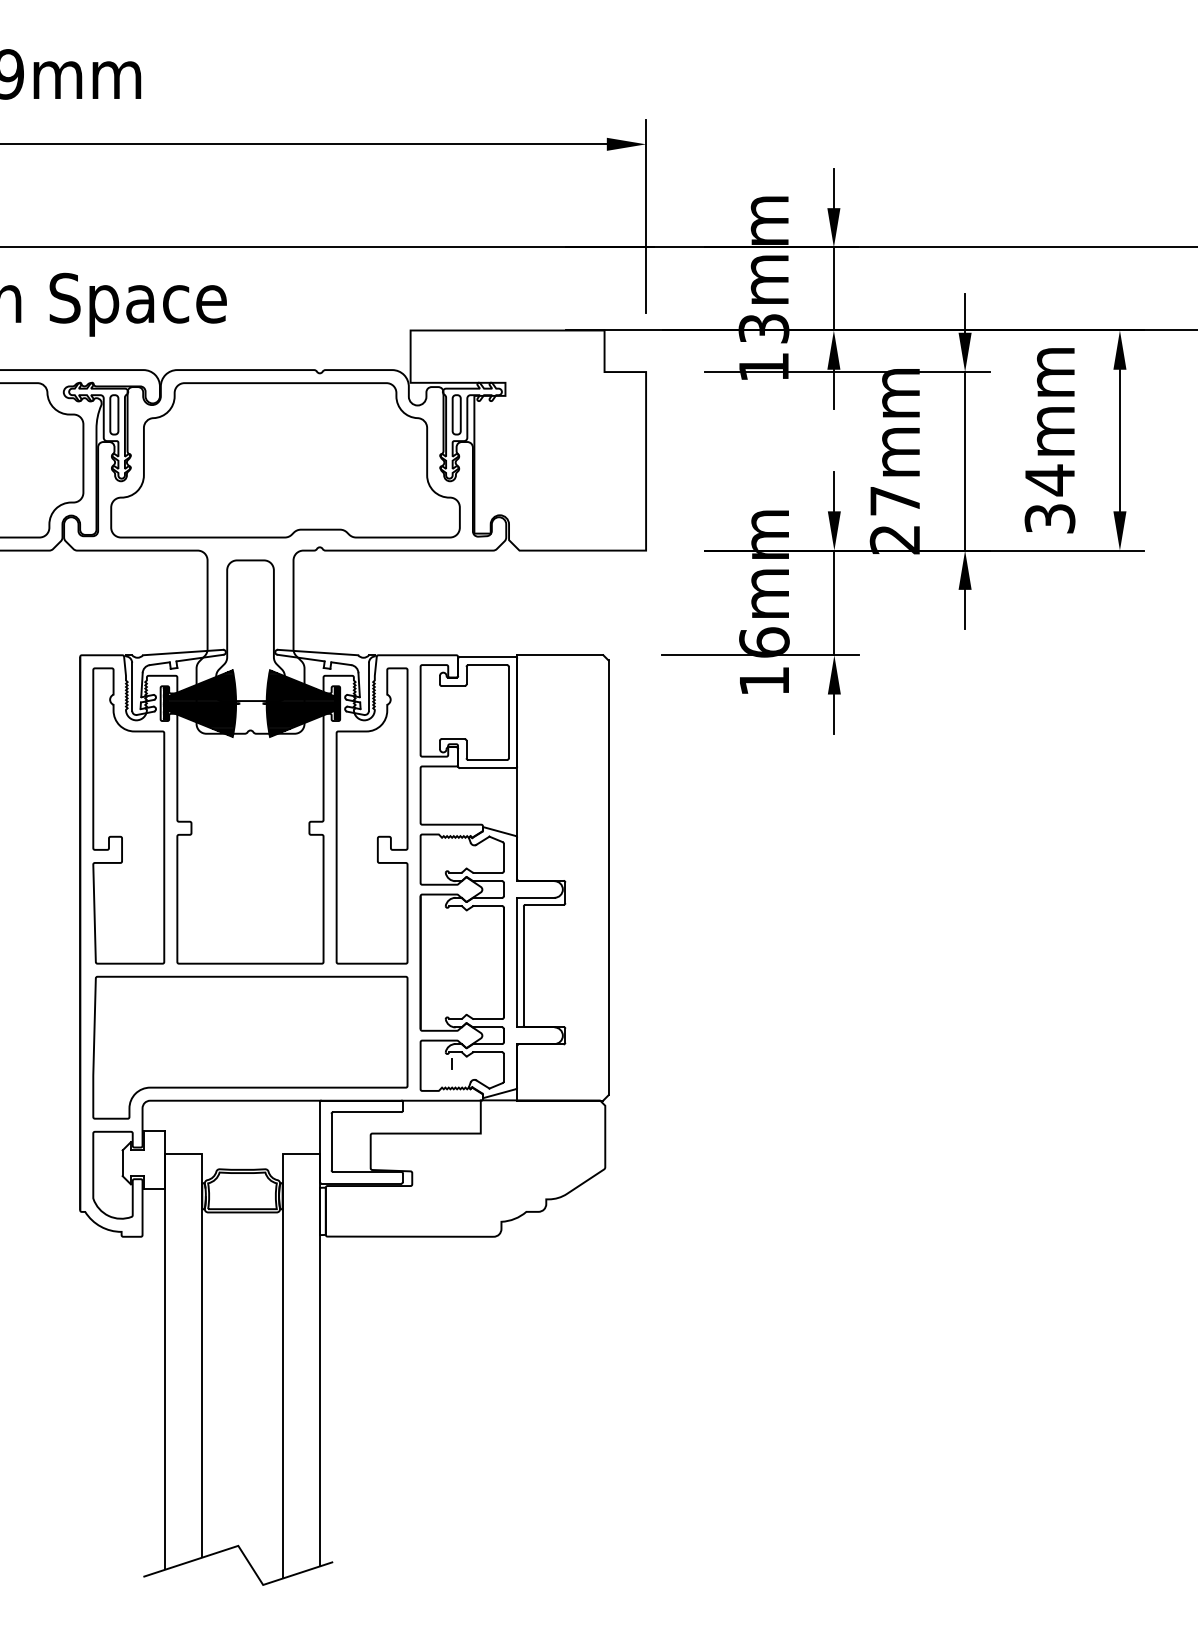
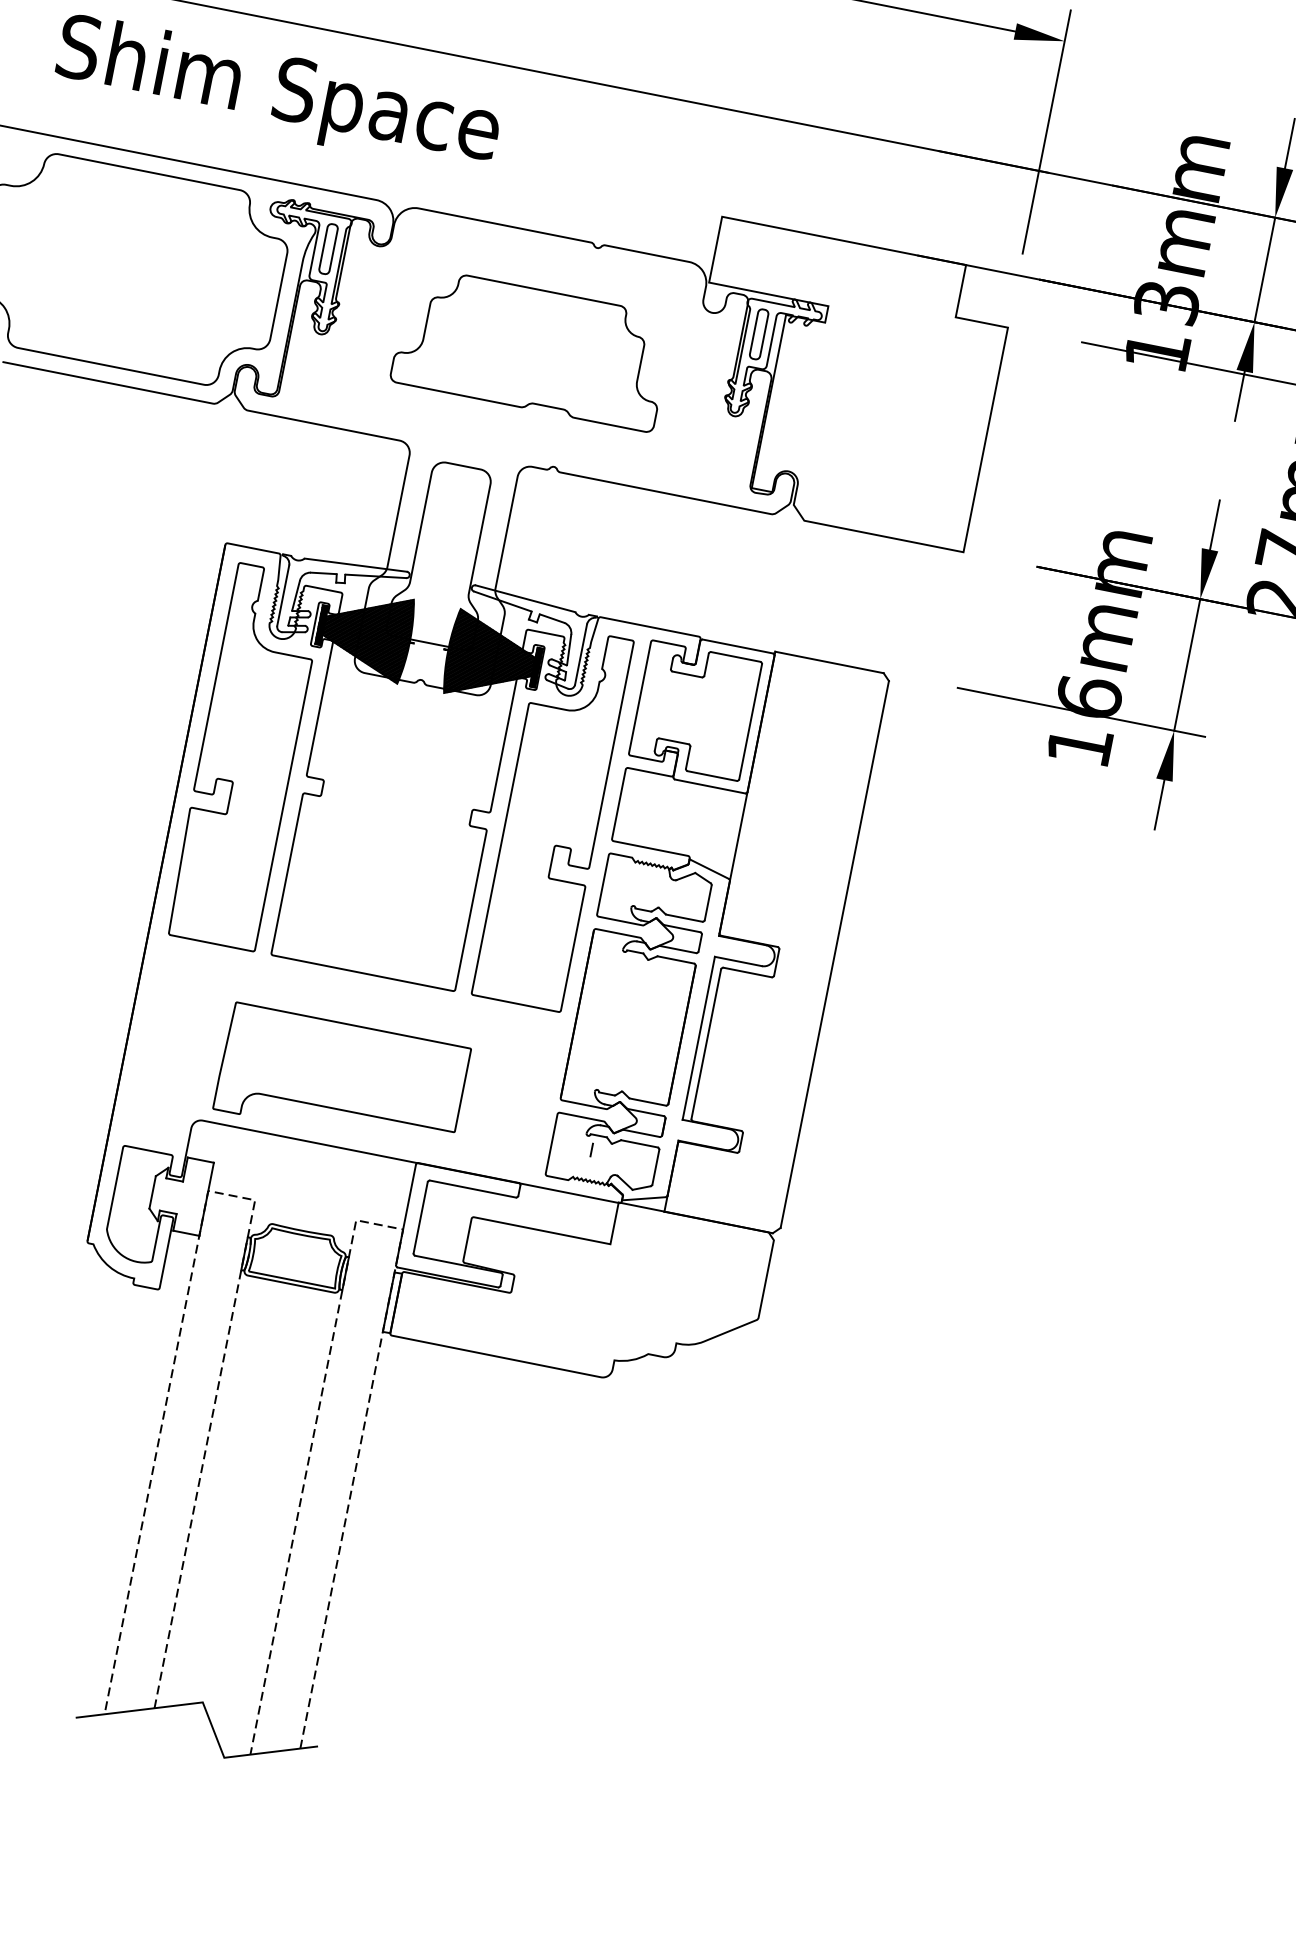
part: (285, 460) -> (532, 349), size x0.6
part: (250, 1047) -> (342, 1078), size x0.6
line: (176, 1153) -> (222, 1193), solid -> dashed
line: (295, 1153) -> (372, 1223), solid -> dashed

